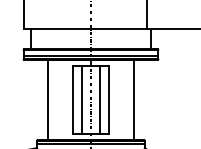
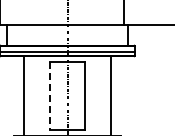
line: (73, 99) -> (50, 95), solid -> dashed
line: (82, 99) -> (59, 95), removed
line: (99, 99) -> (76, 95), removed

